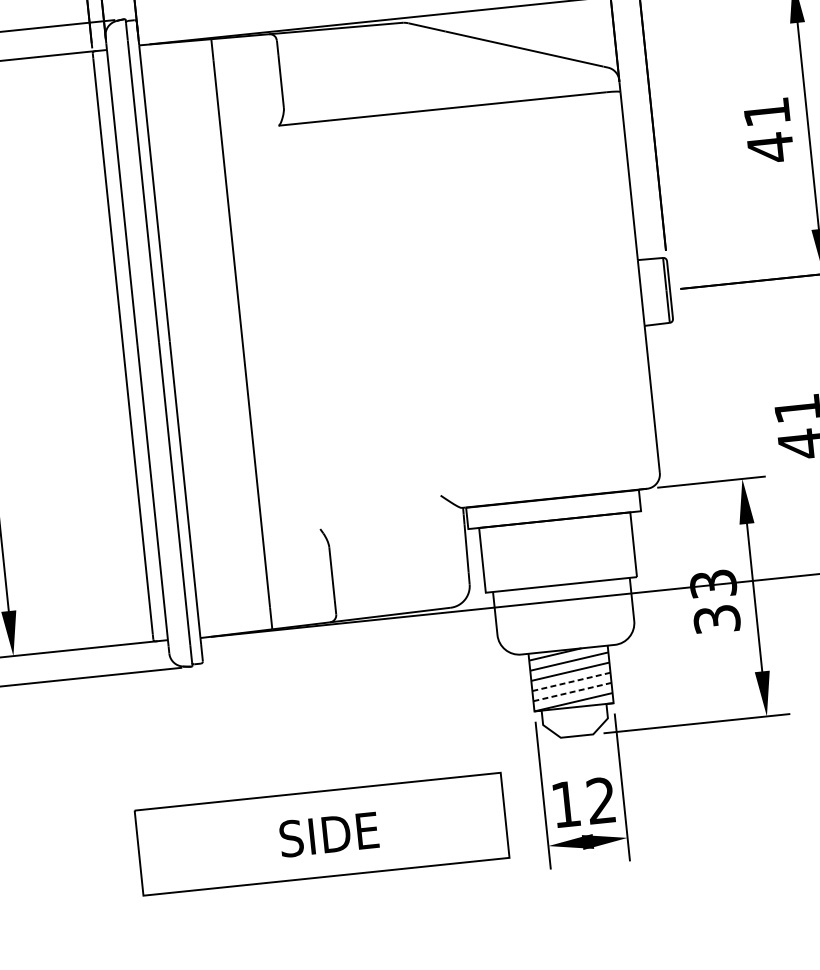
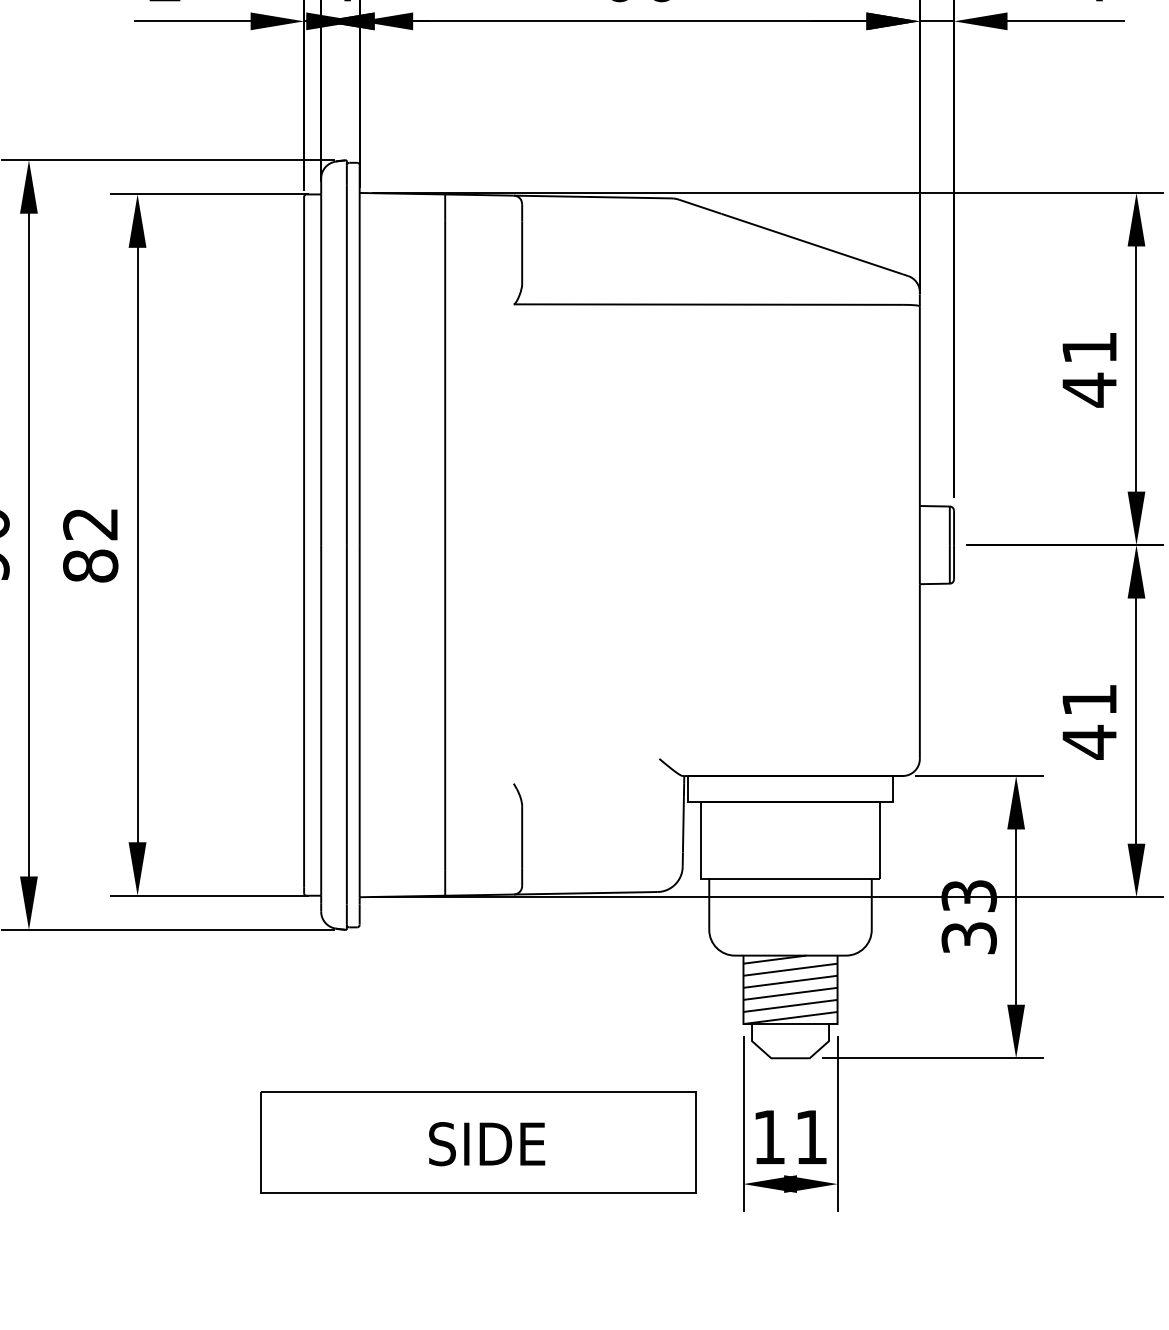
line: (572, 681) -> (791, 993), dashed -> solid
line: (573, 691) -> (791, 1005), dashed -> solid
text: (600, 800) -> (810, 1136), 12 -> 11

